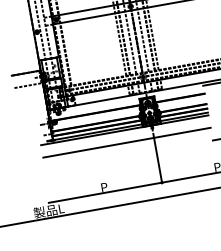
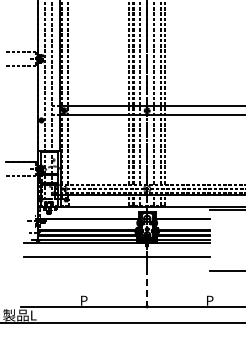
line: (159, 166) -> (147, 288), solid -> dashed

